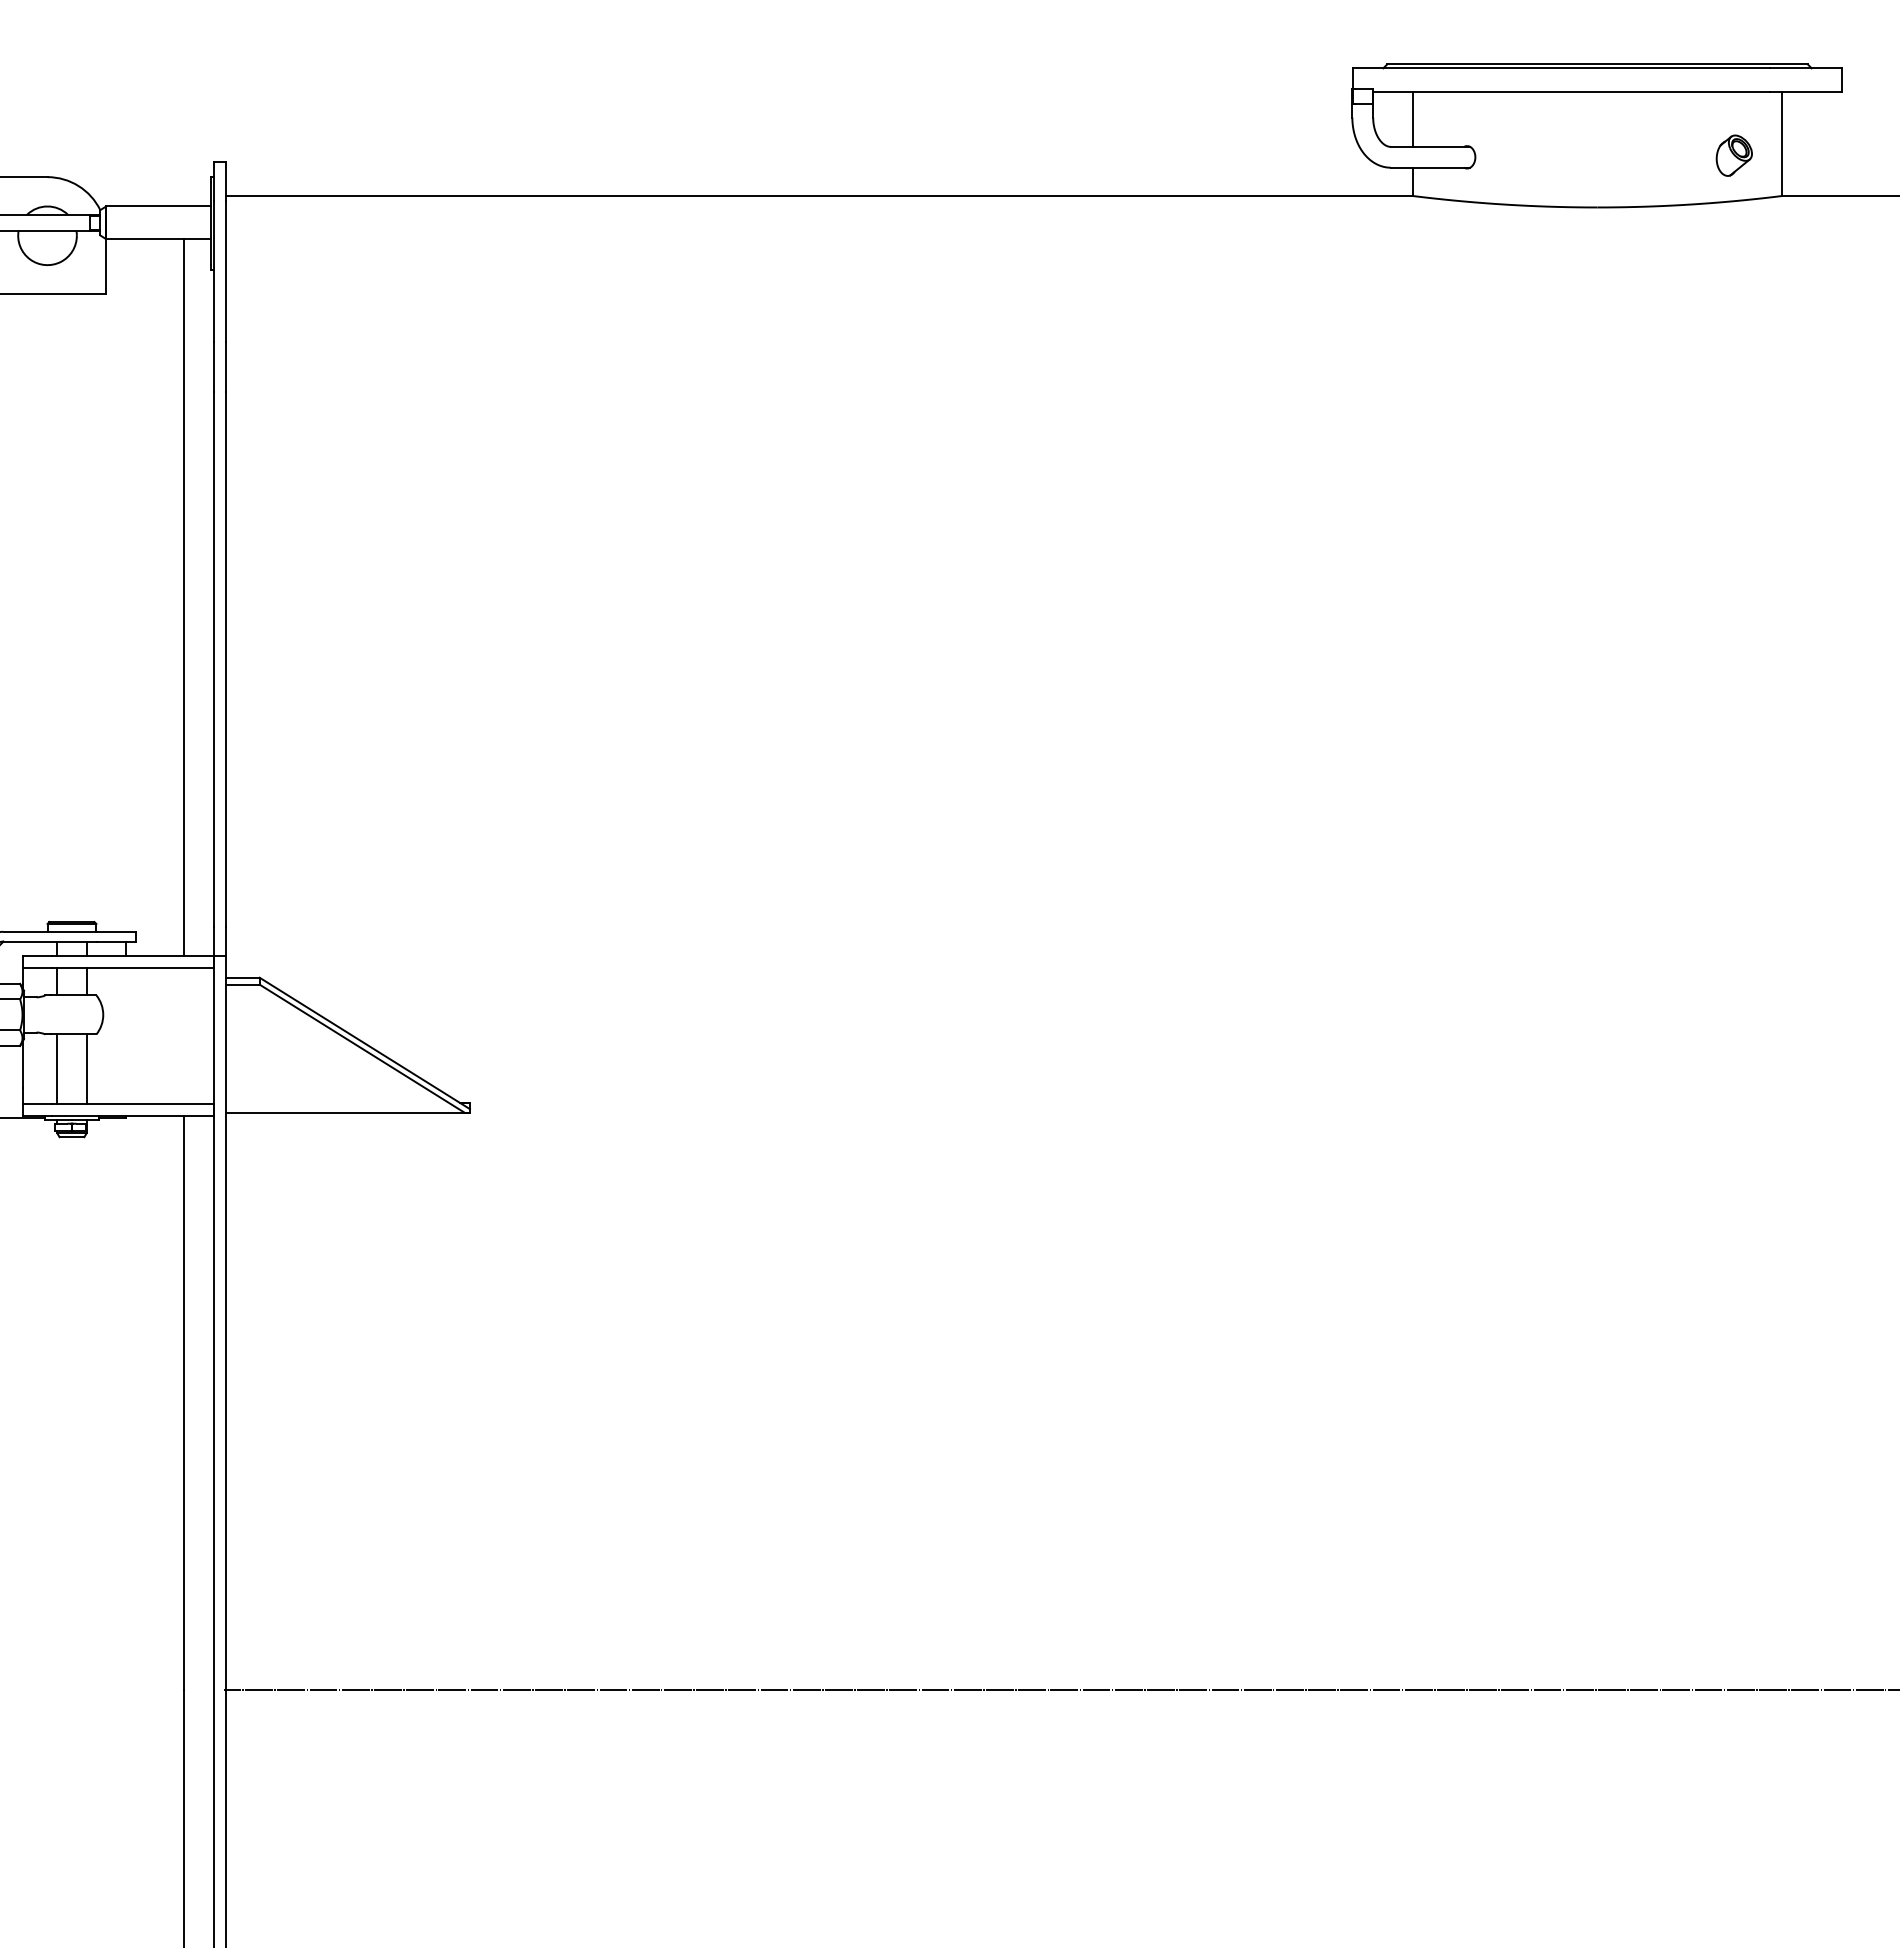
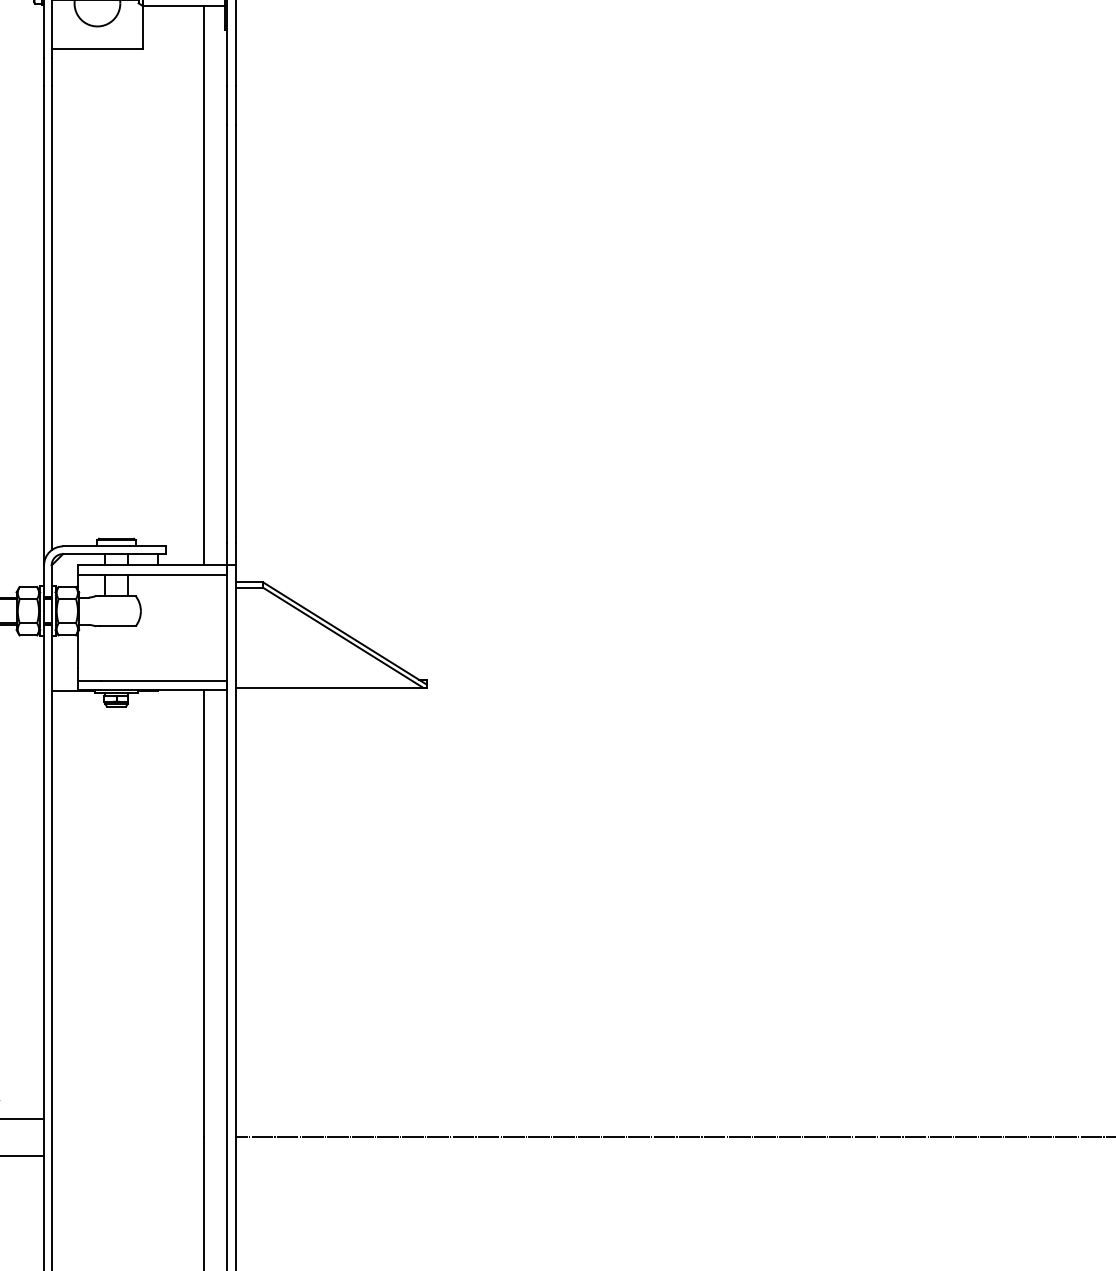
line: (57, 1068) -> (105, 653), removed
line: (86, 1068) -> (127, 653), removed

